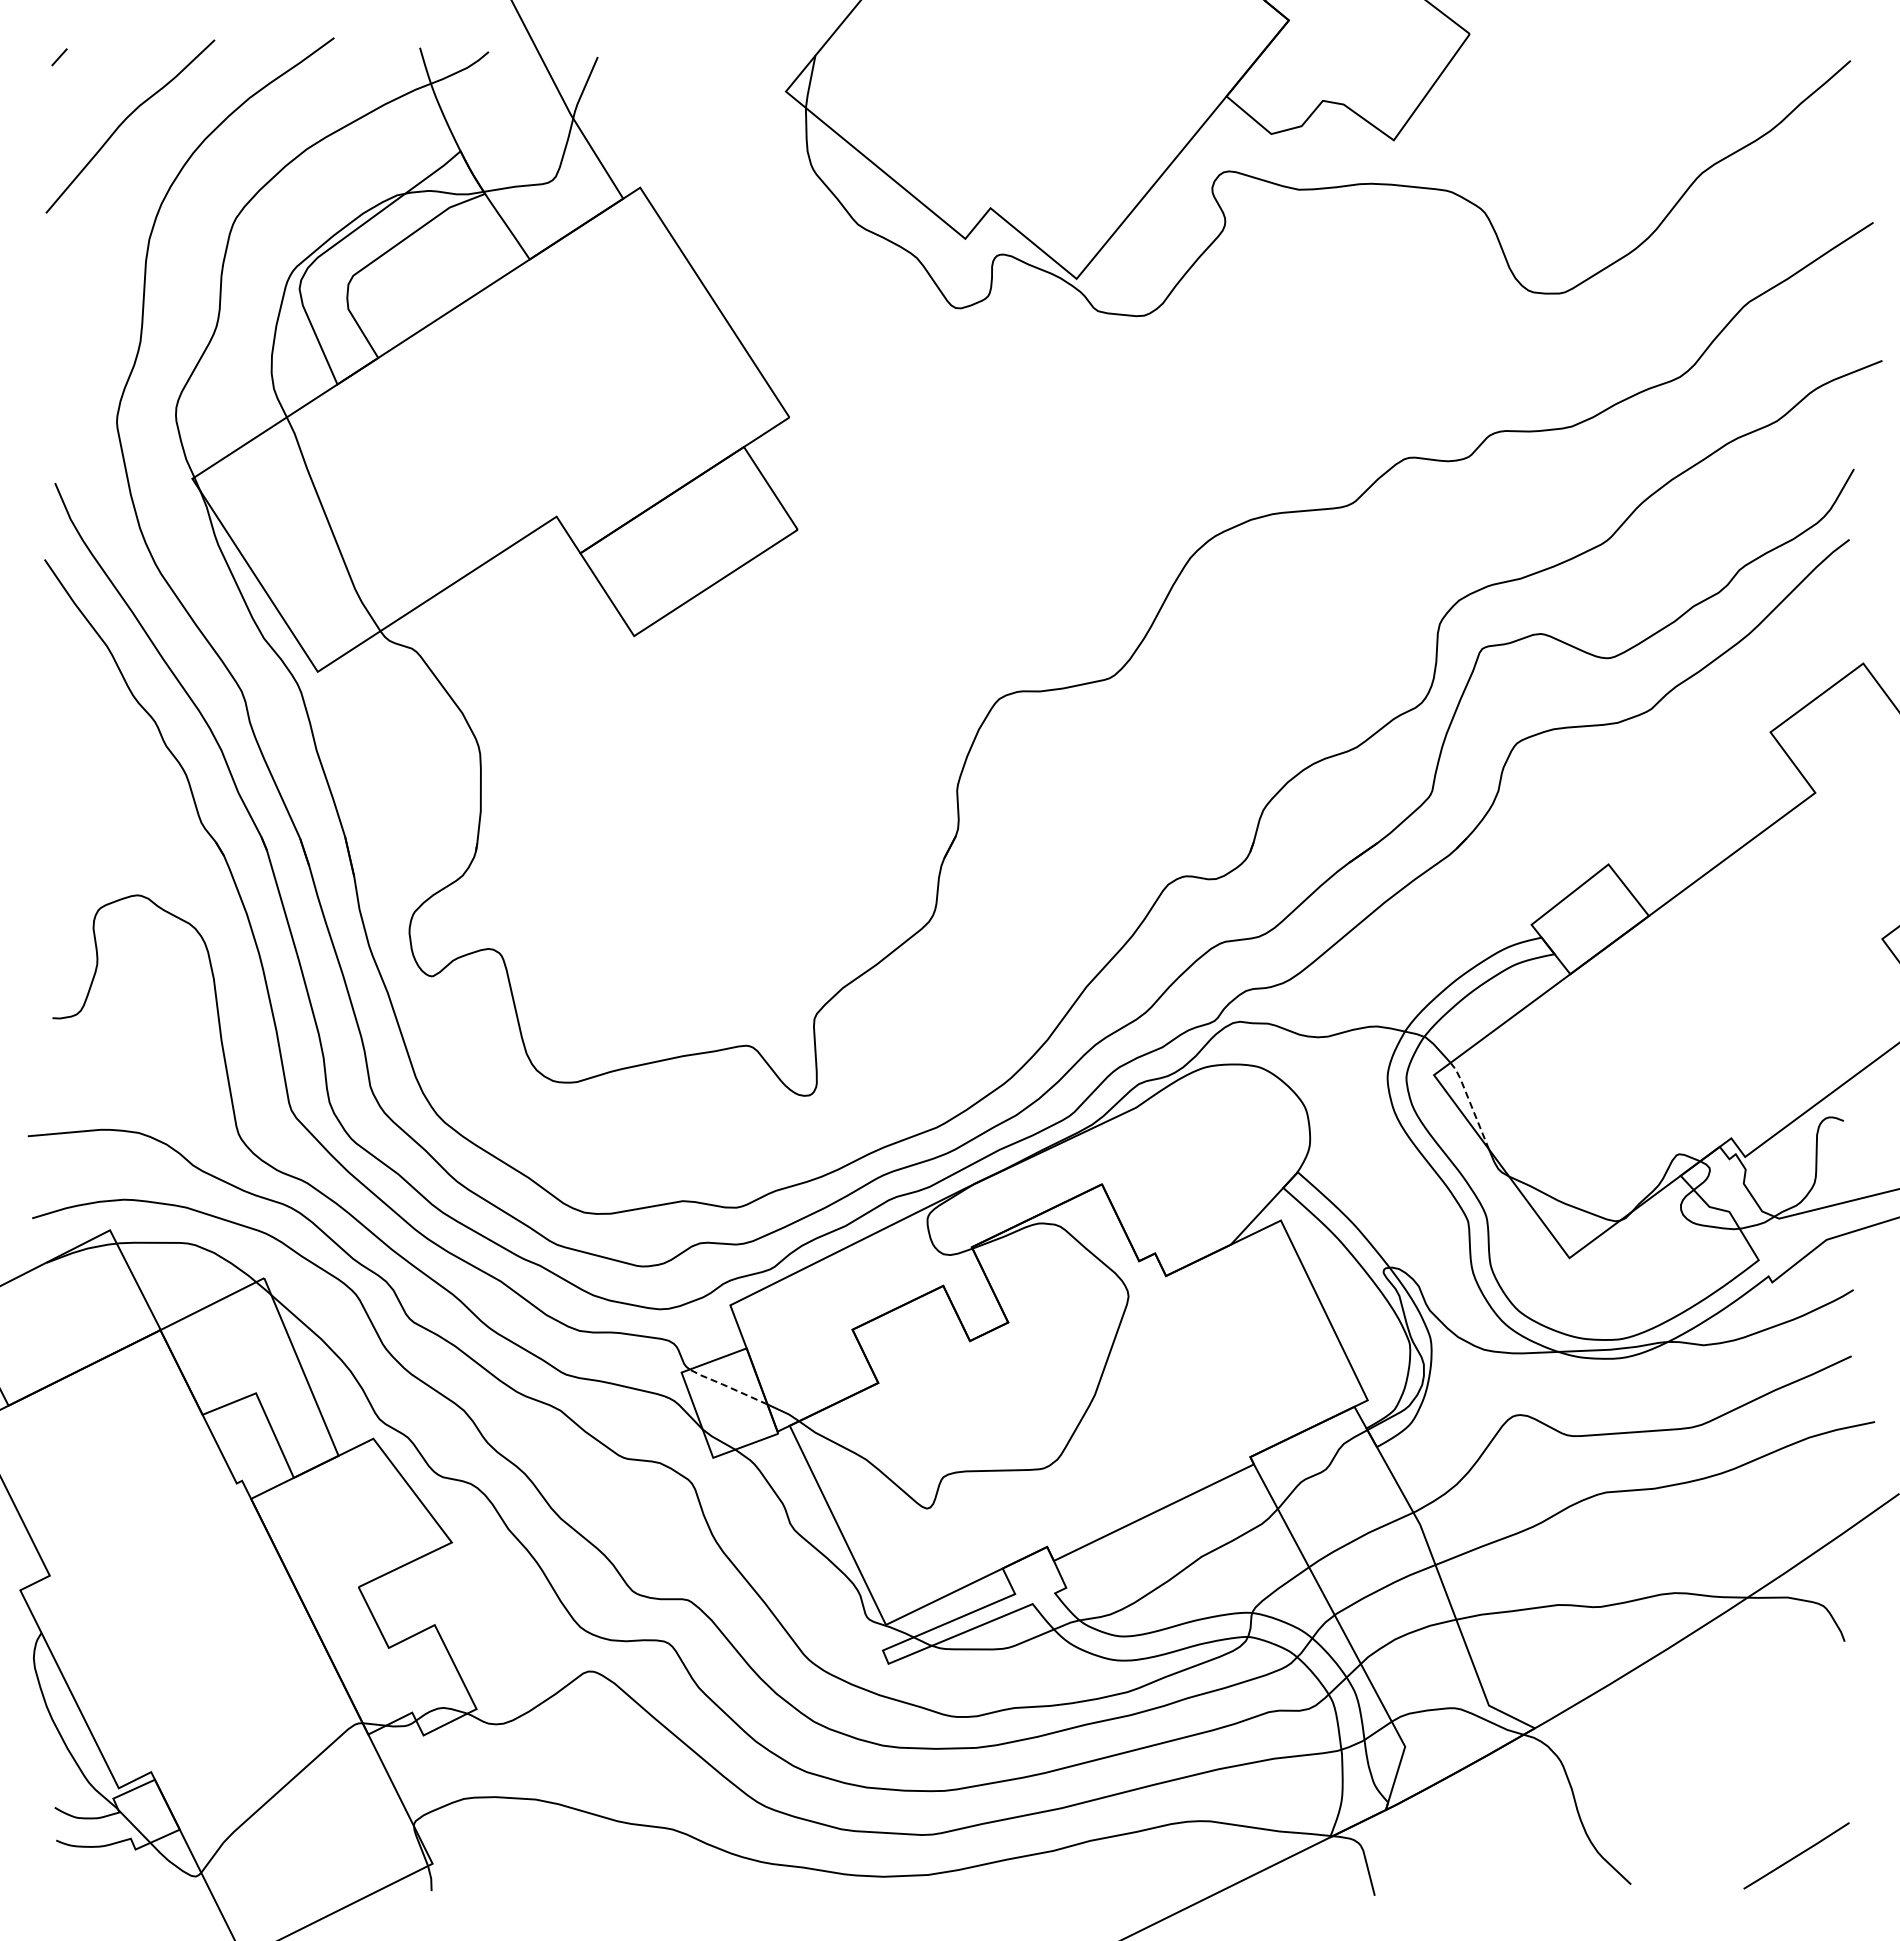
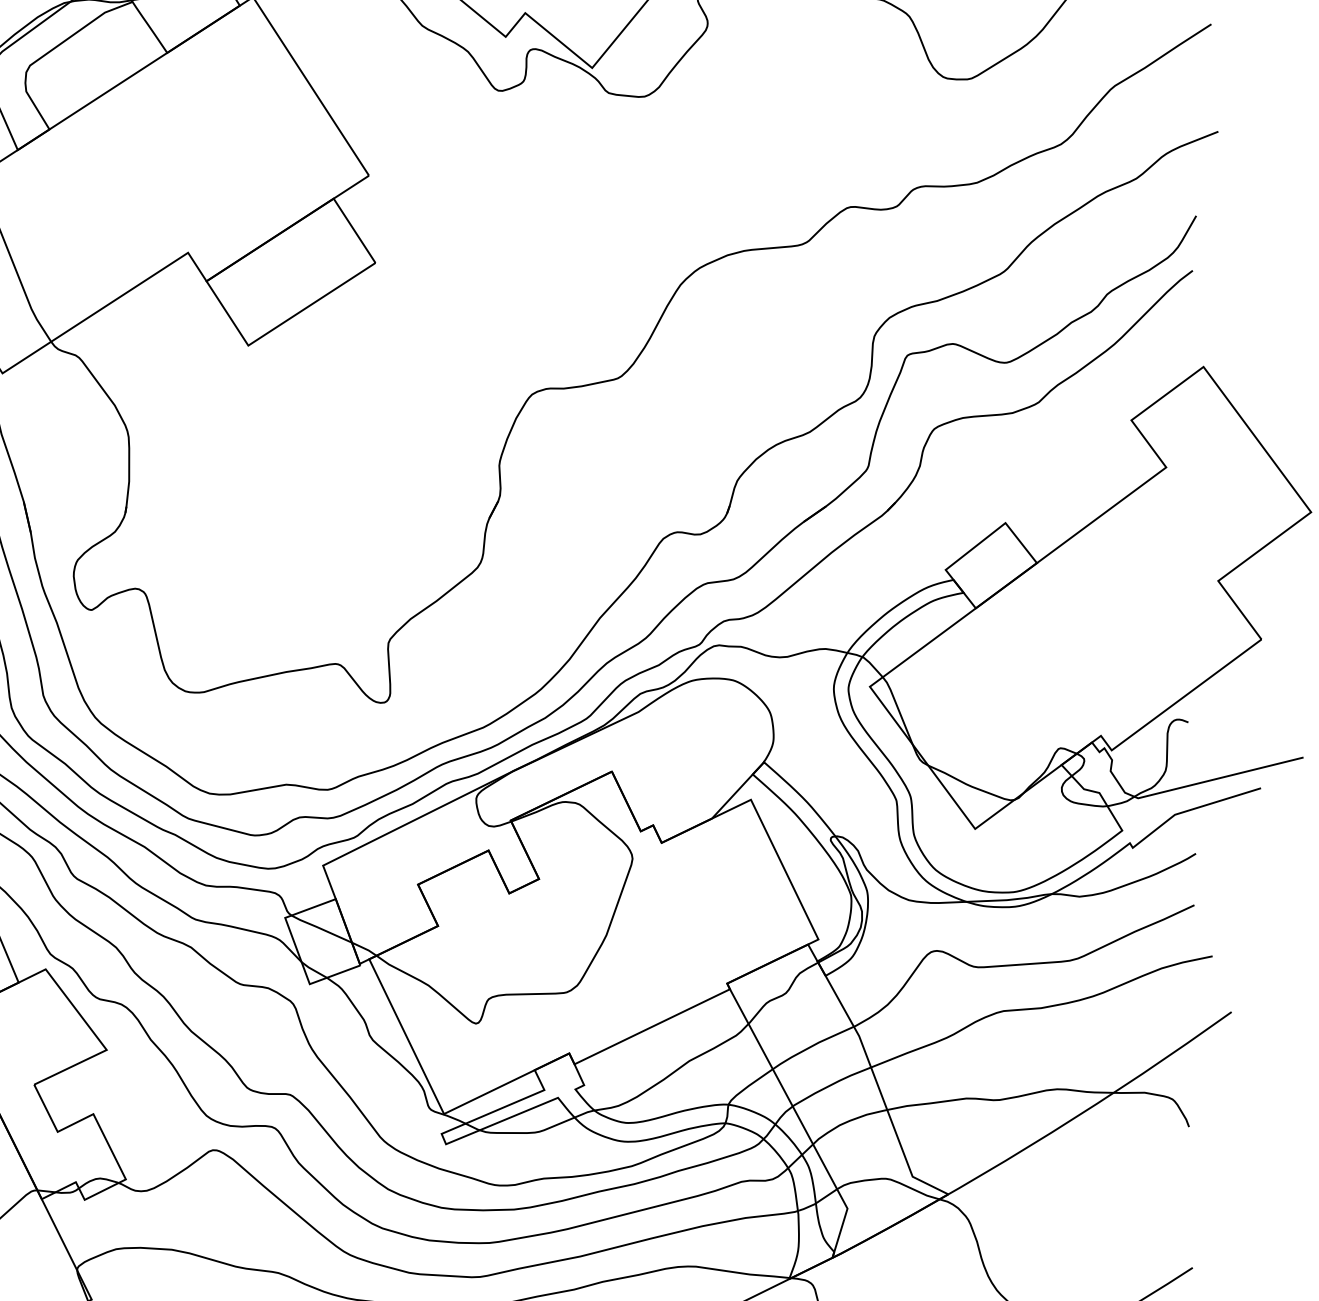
line: (1470, 1104) -> (898, 709), dashed -> solid
line: (727, 1386) -> (320, 928), dashed -> solid

